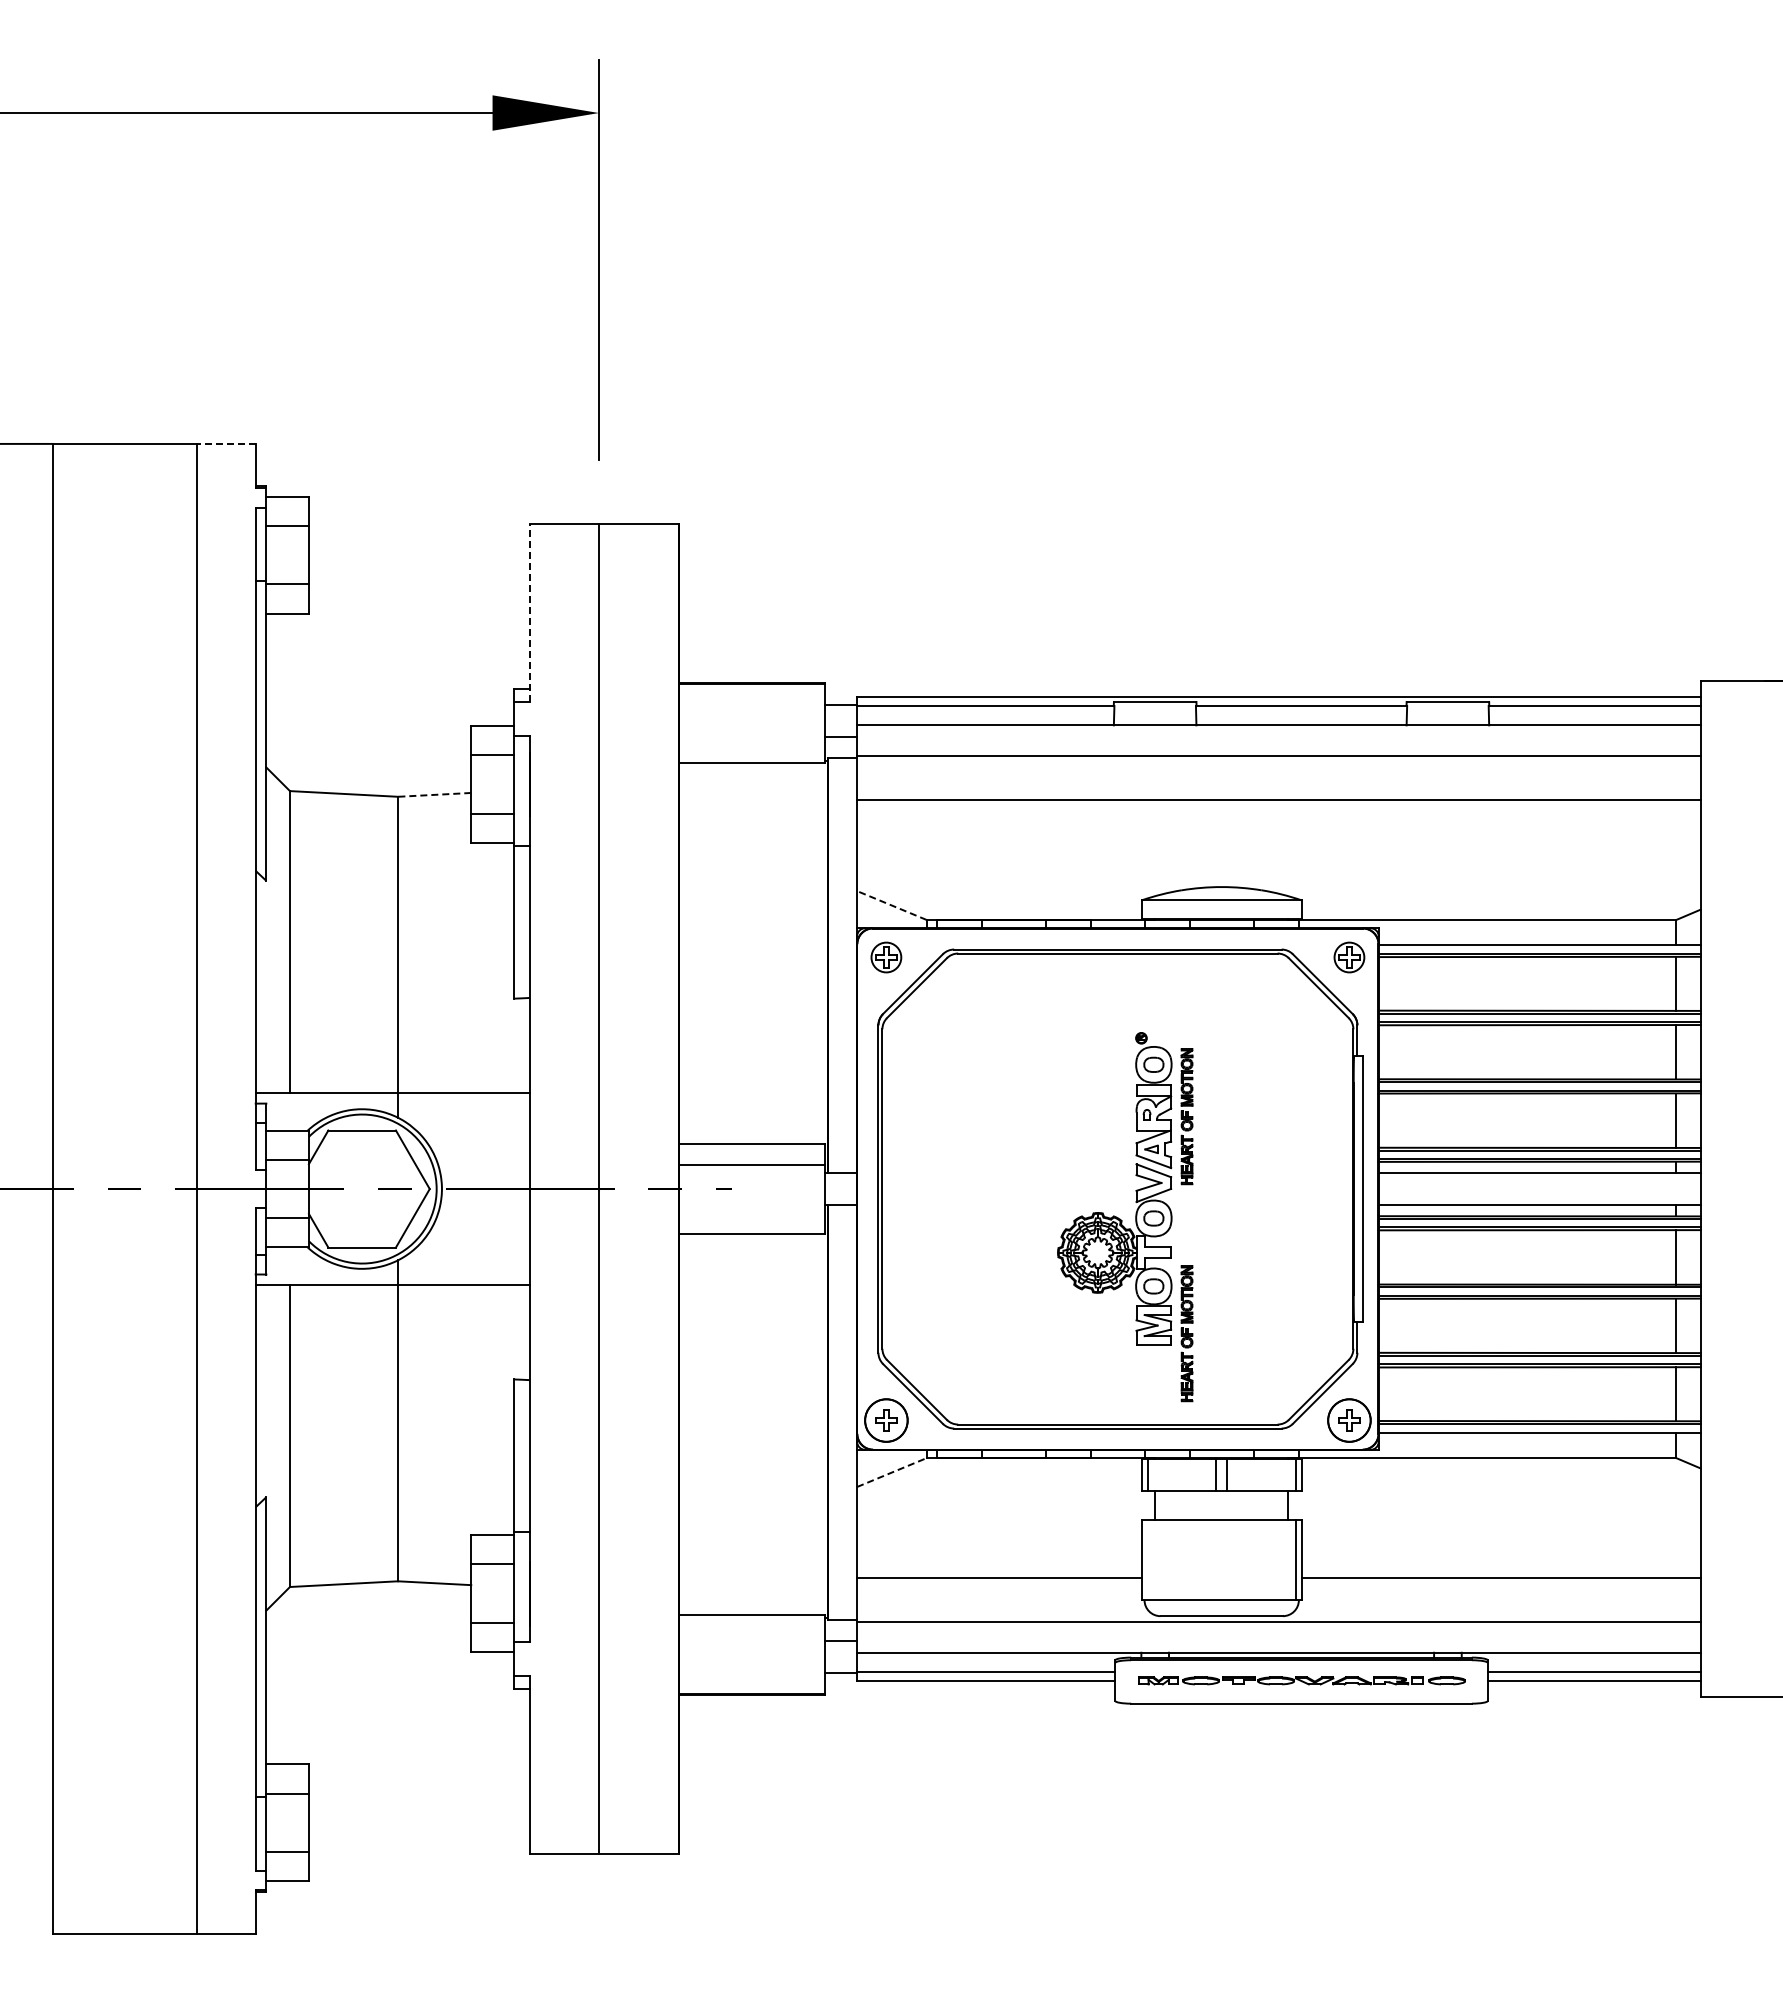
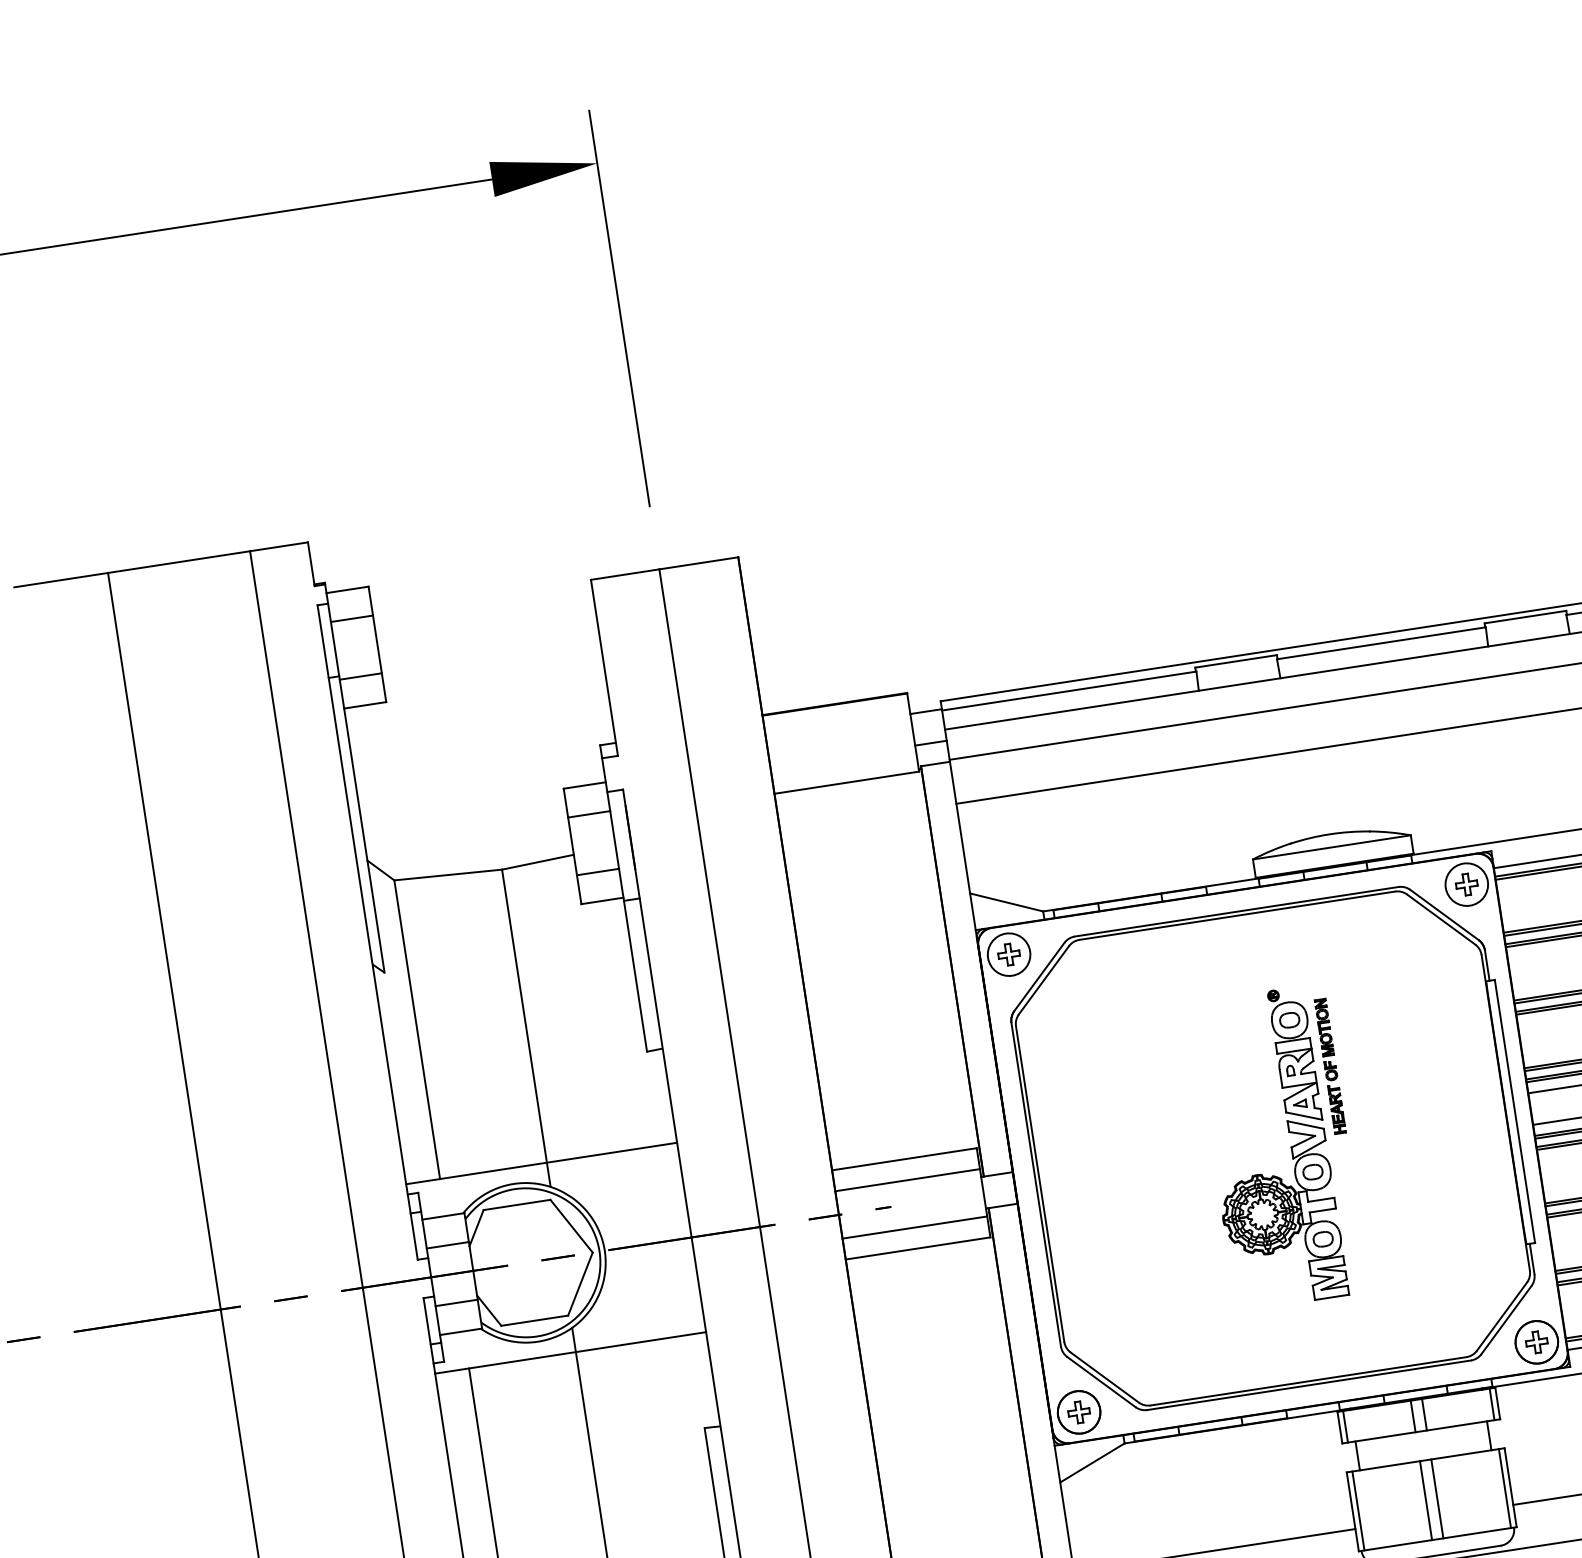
line: (225, 443) -> (278, 546), dashed -> solid
line: (529, 612) -> (604, 667), dashed -> solid
line: (434, 794) -> (537, 861), dashed -> solid
line: (891, 905) -> (1006, 902), dashed -> solid
circle: (886, 957) -> (1009, 954), size x1.43
circle: (1349, 957) -> (1466, 884), size x1.43
line: (751, 1213) -> (914, 1228), added
part: (1186, 1333) -> (1362, 1280), removed
line: (891, 1472) -> (1092, 1462), dashed -> solid
line: (1147, 1560) -> (1358, 1511), added
line: (1215, 1560) -> (1425, 1500), added
line: (1227, 1560) -> (1437, 1499), added

